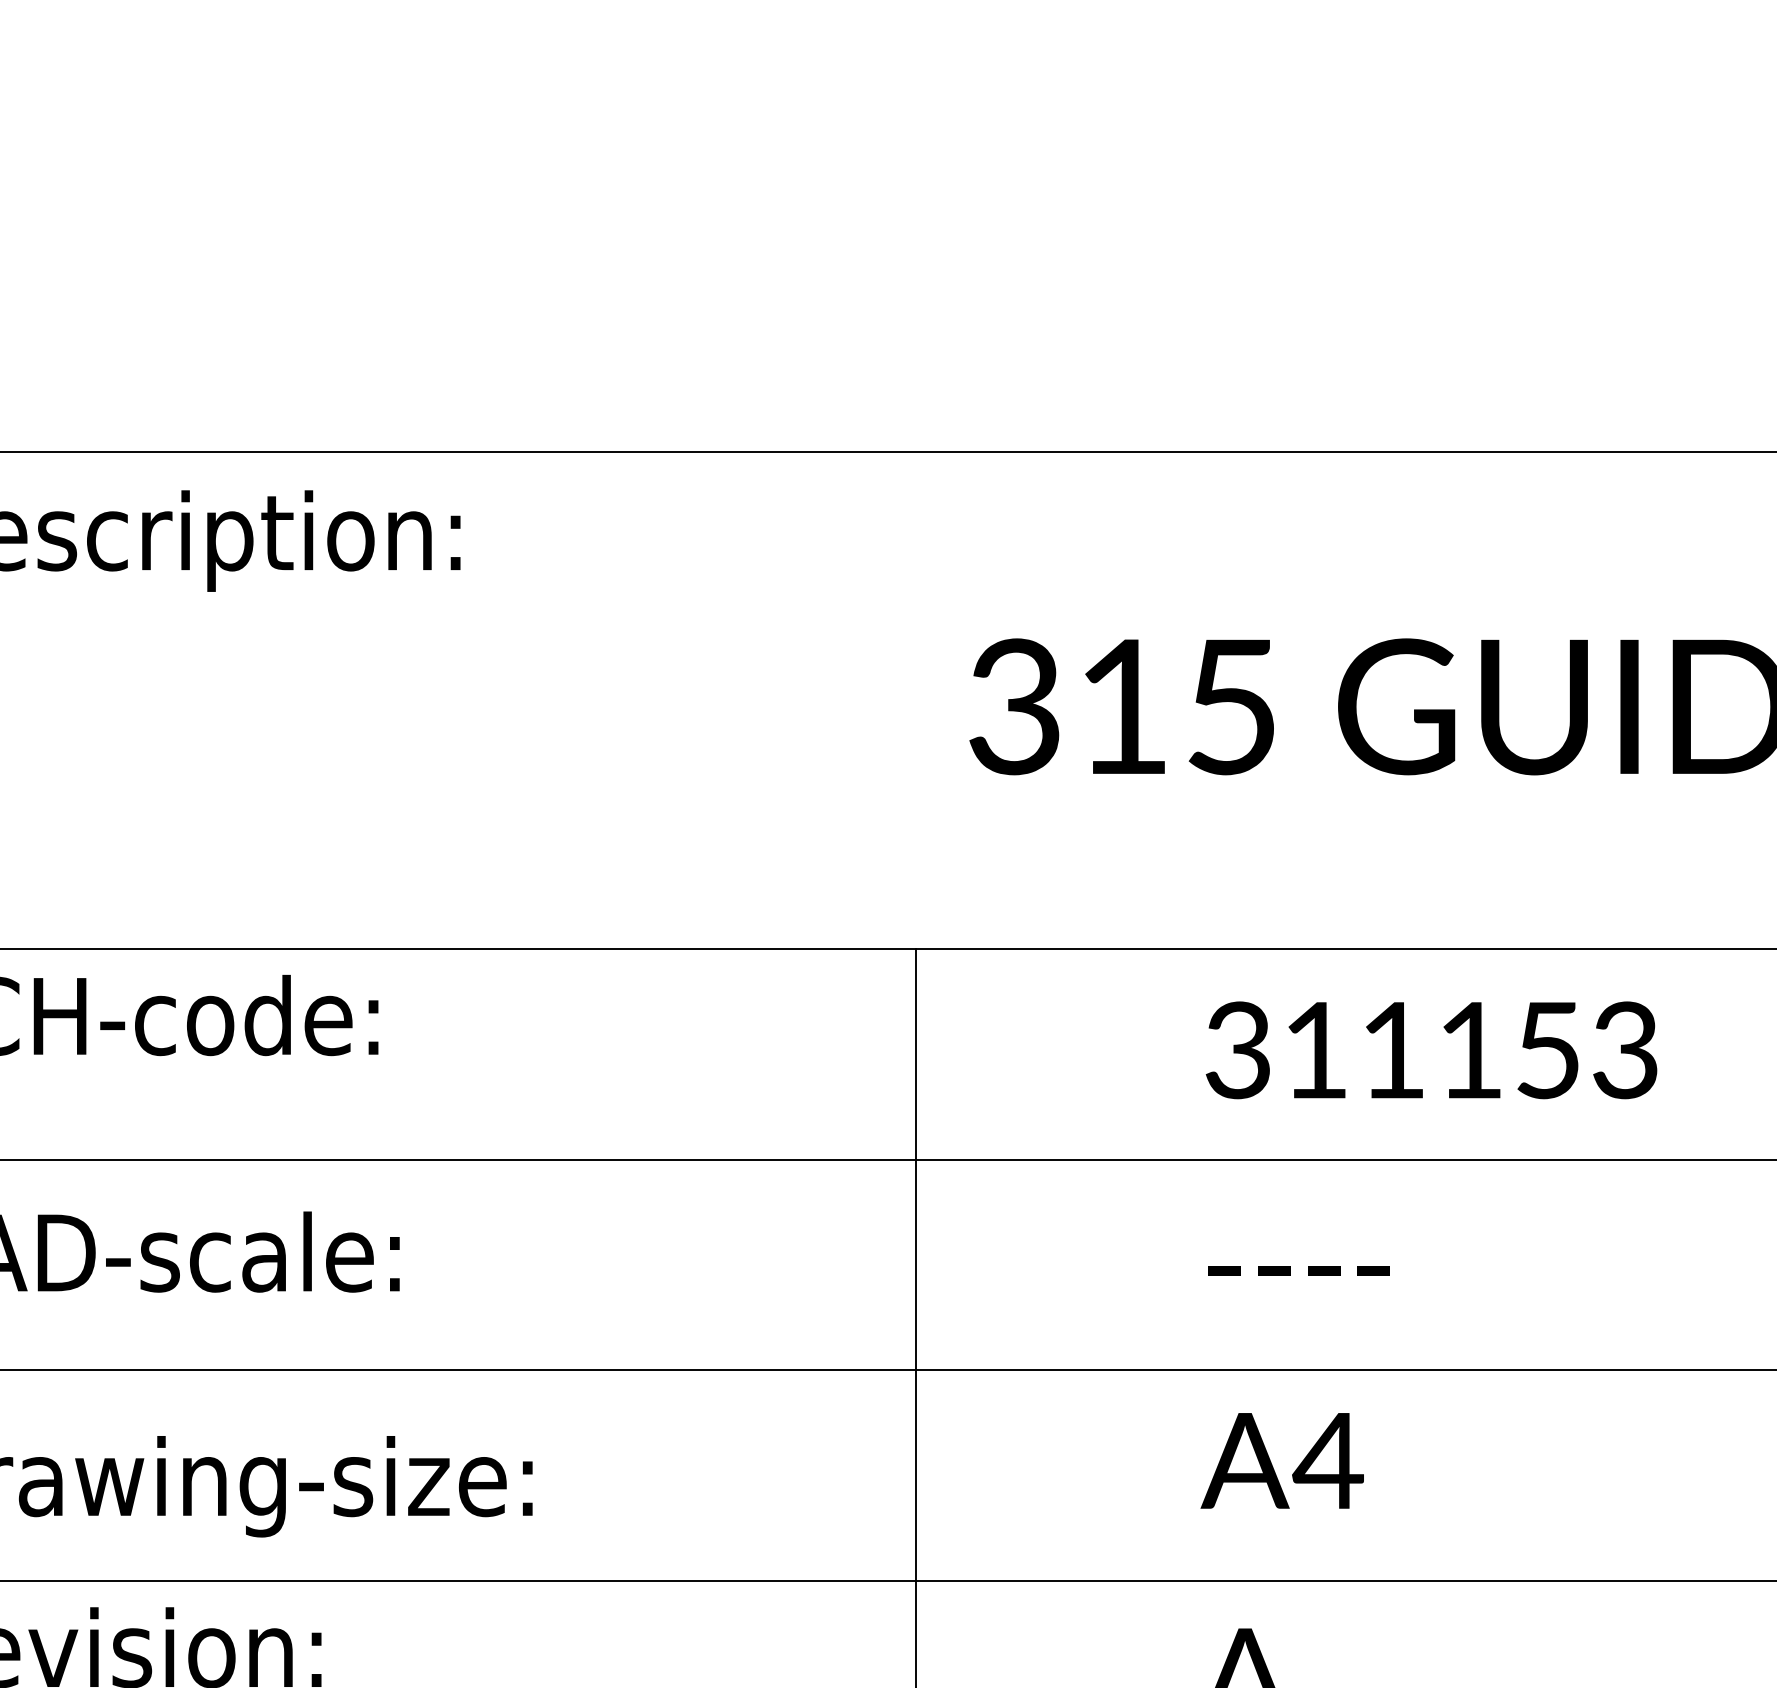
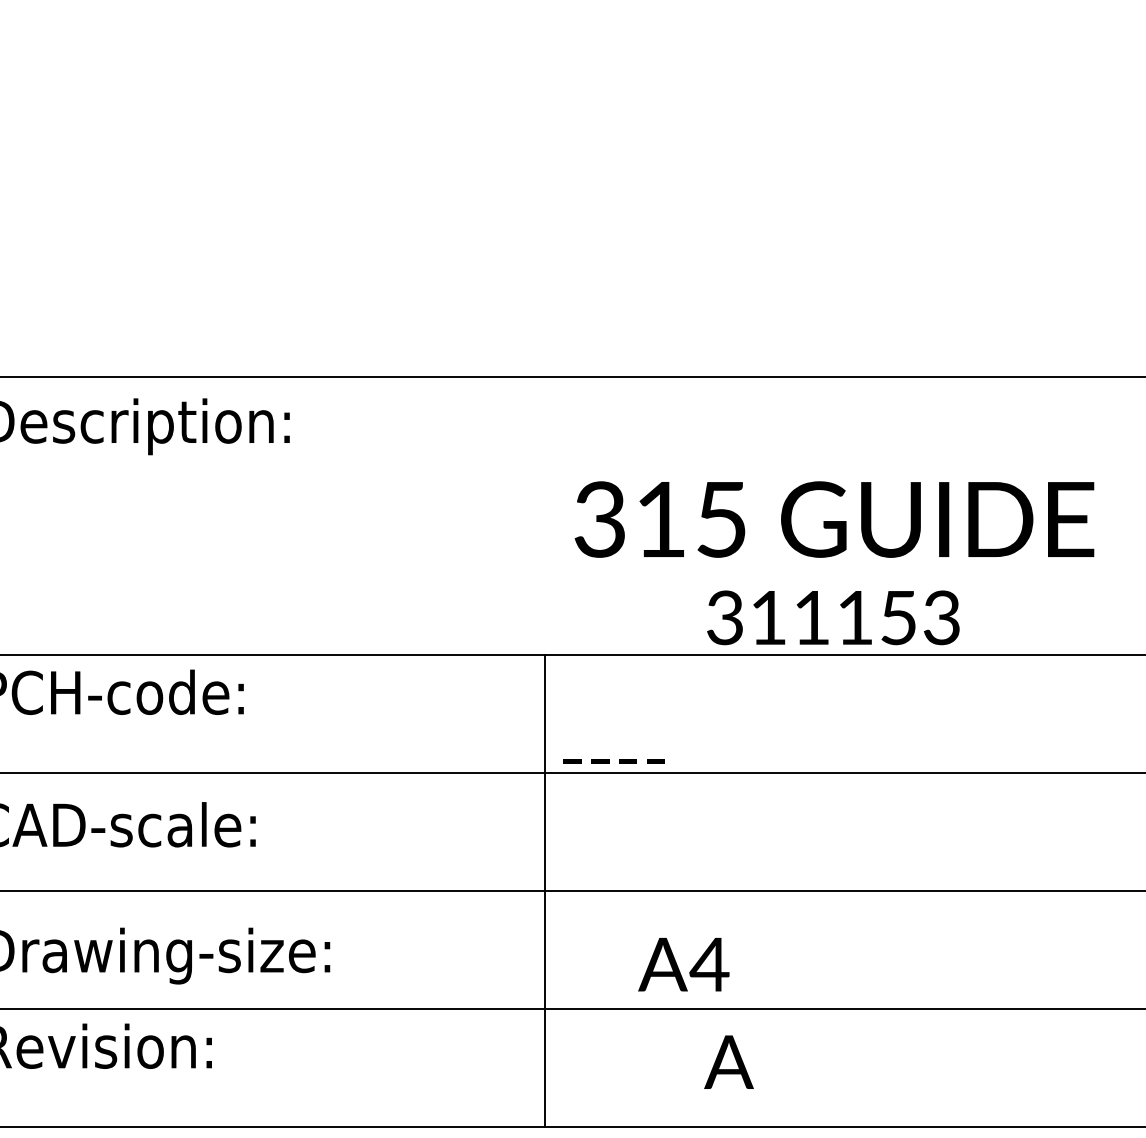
text: (1431, 1049) -> (833, 617), moved
text: (1297, 1271) -> (613, 761), moved
text: (1281, 1460) -> (683, 964), moved

